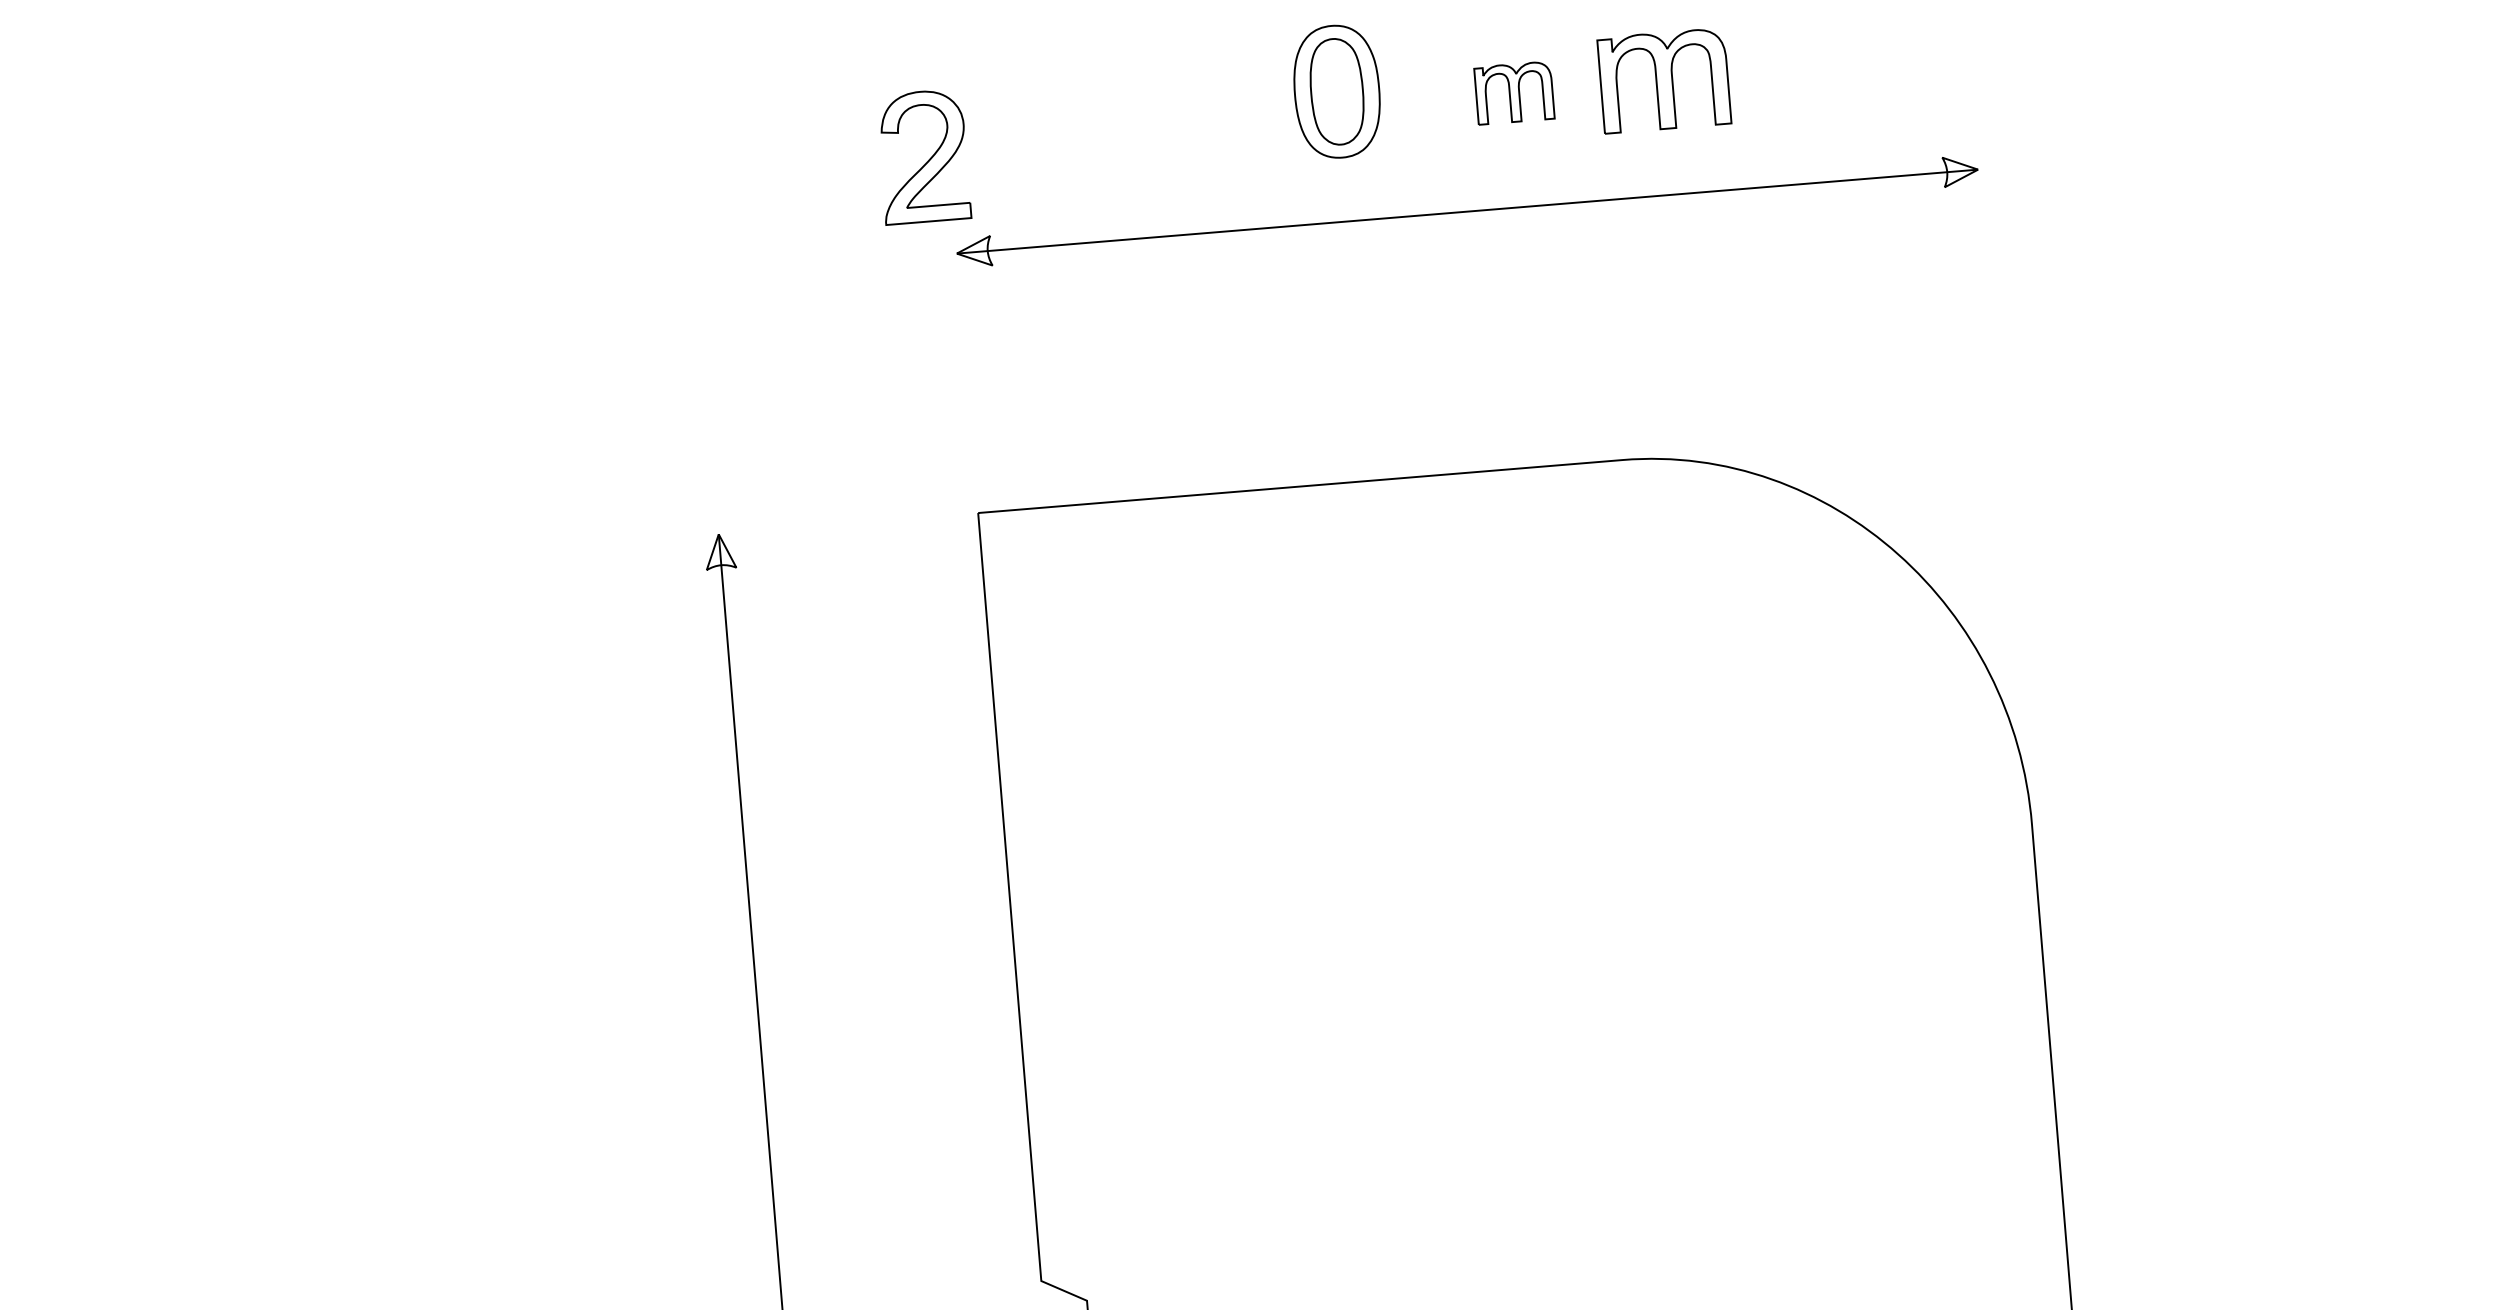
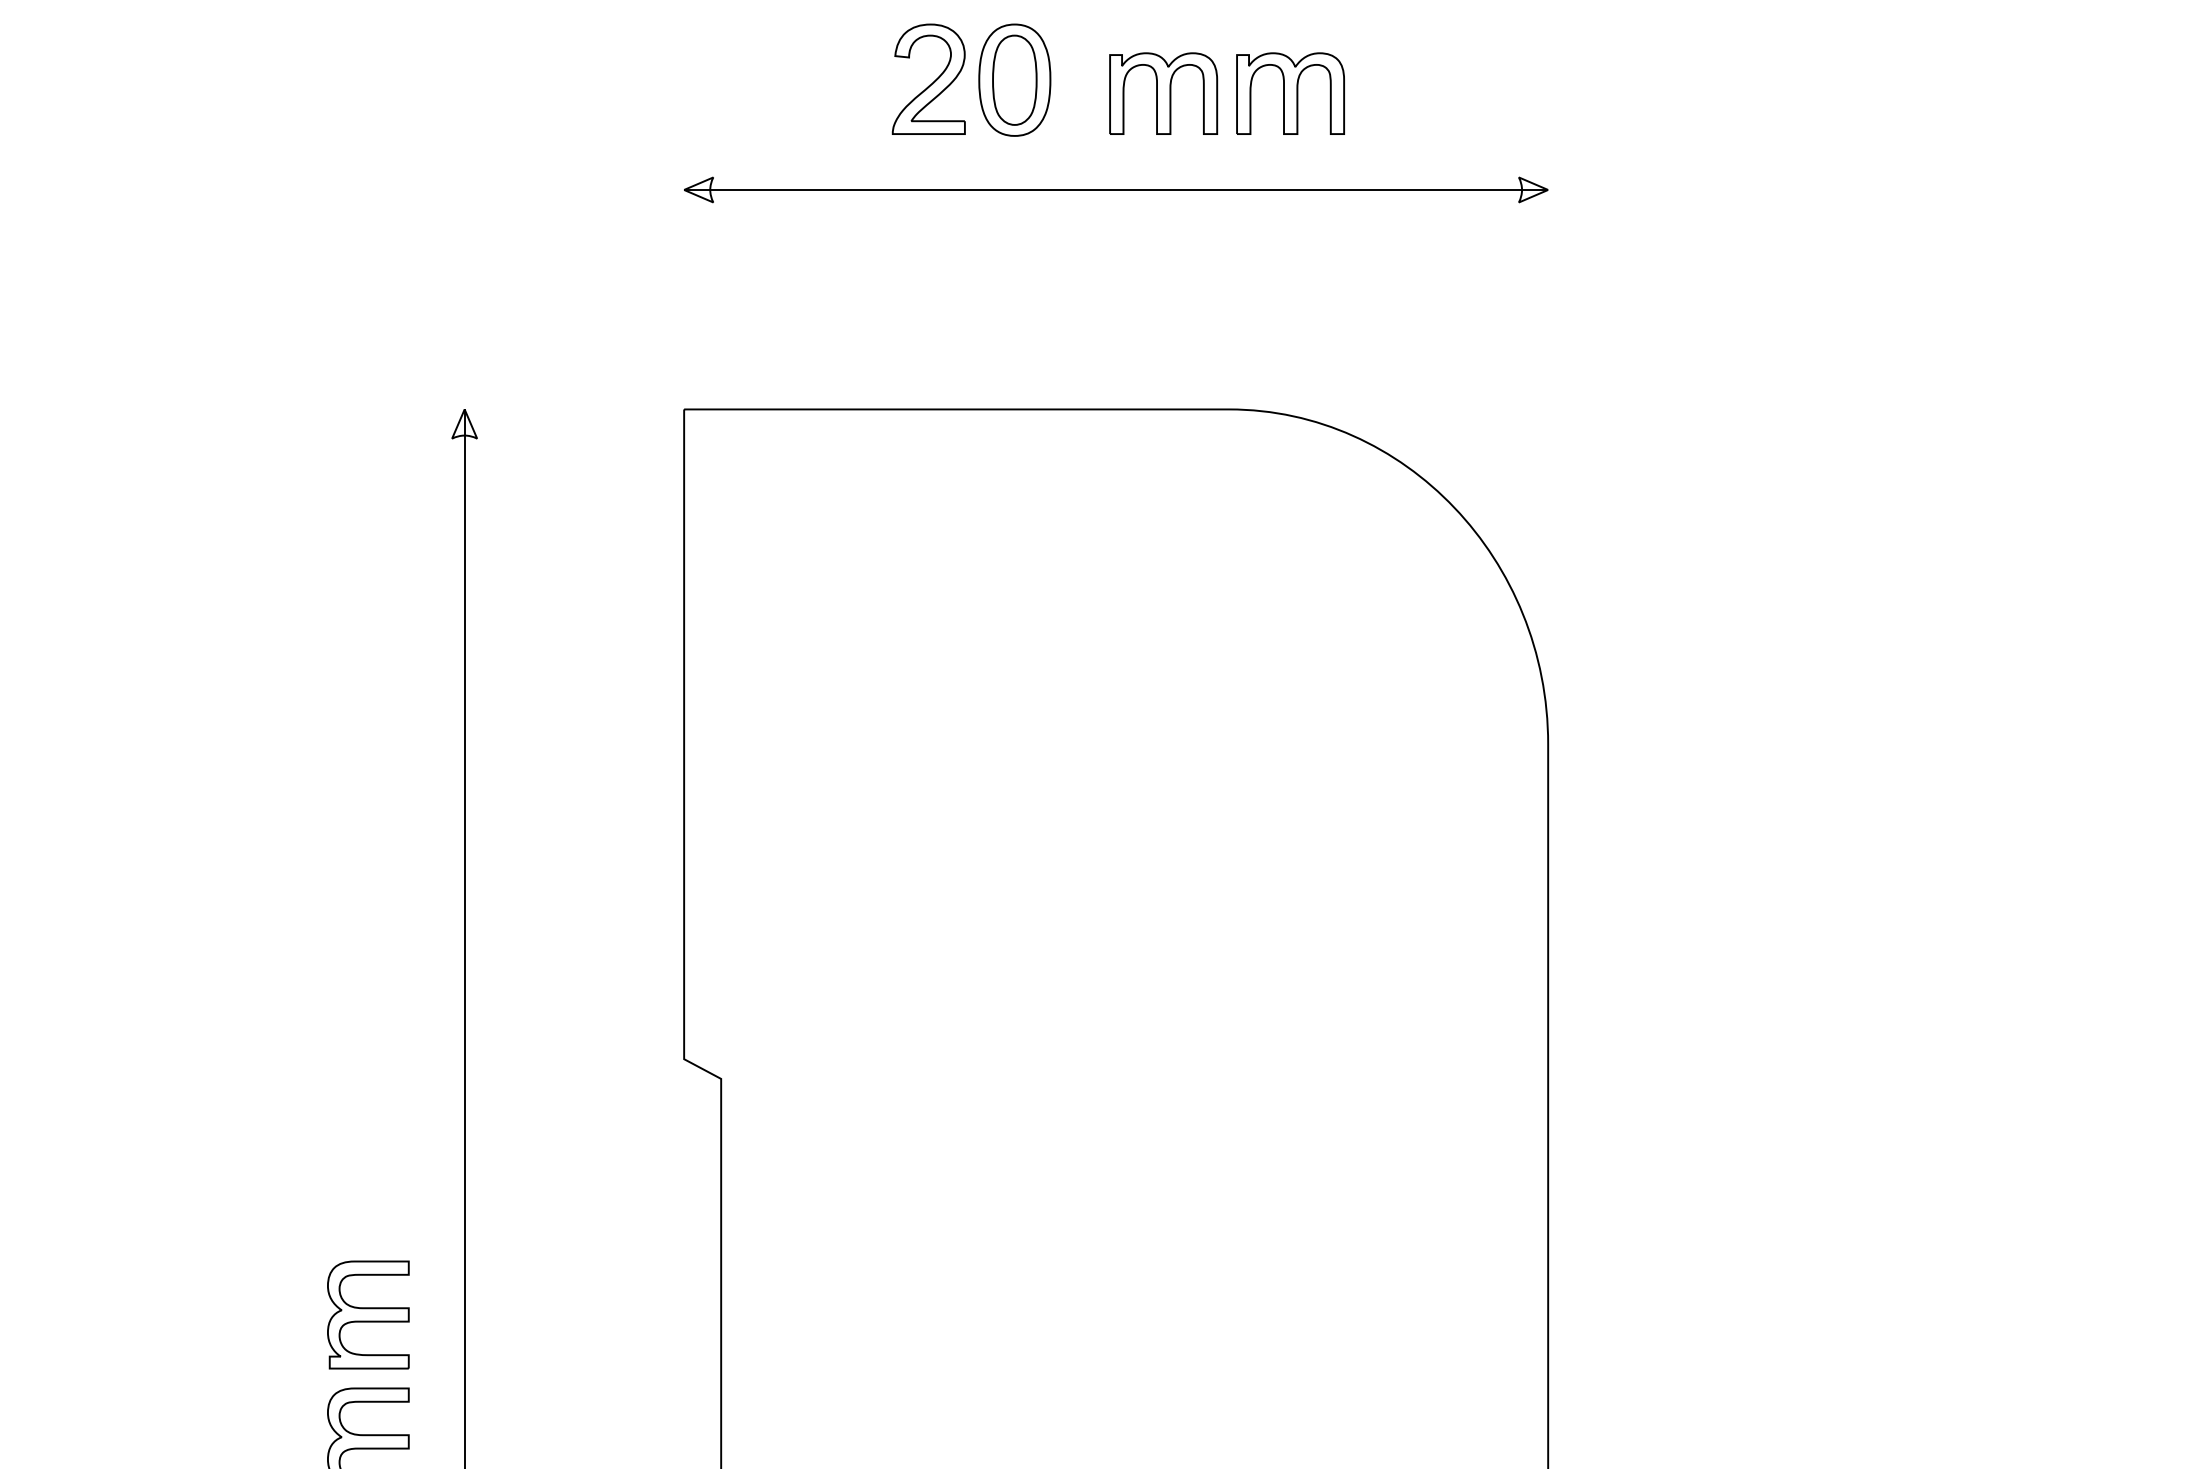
part: (1514, 92) -> (1163, 93), size x1.67
part: (923, 155) -> (928, 78), moved

